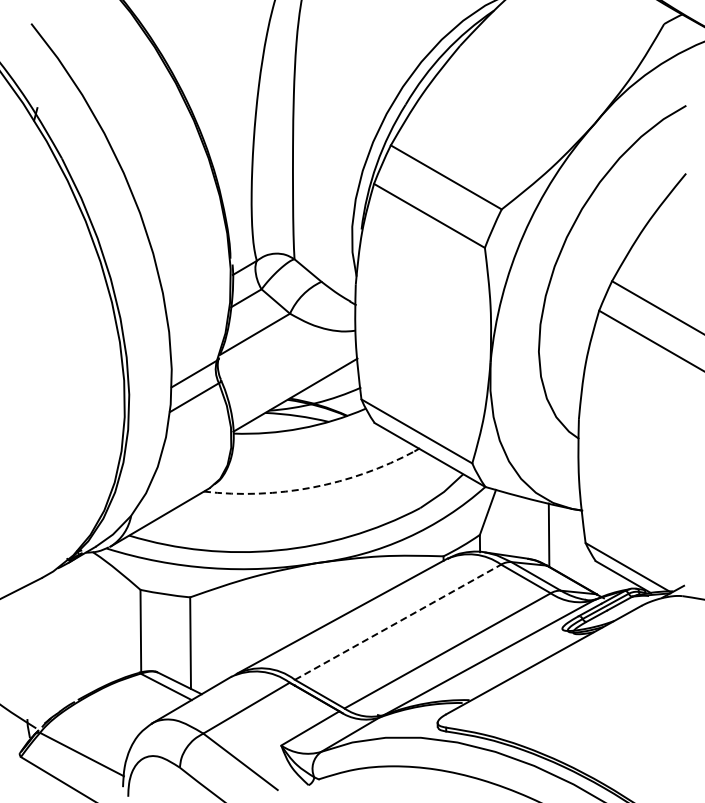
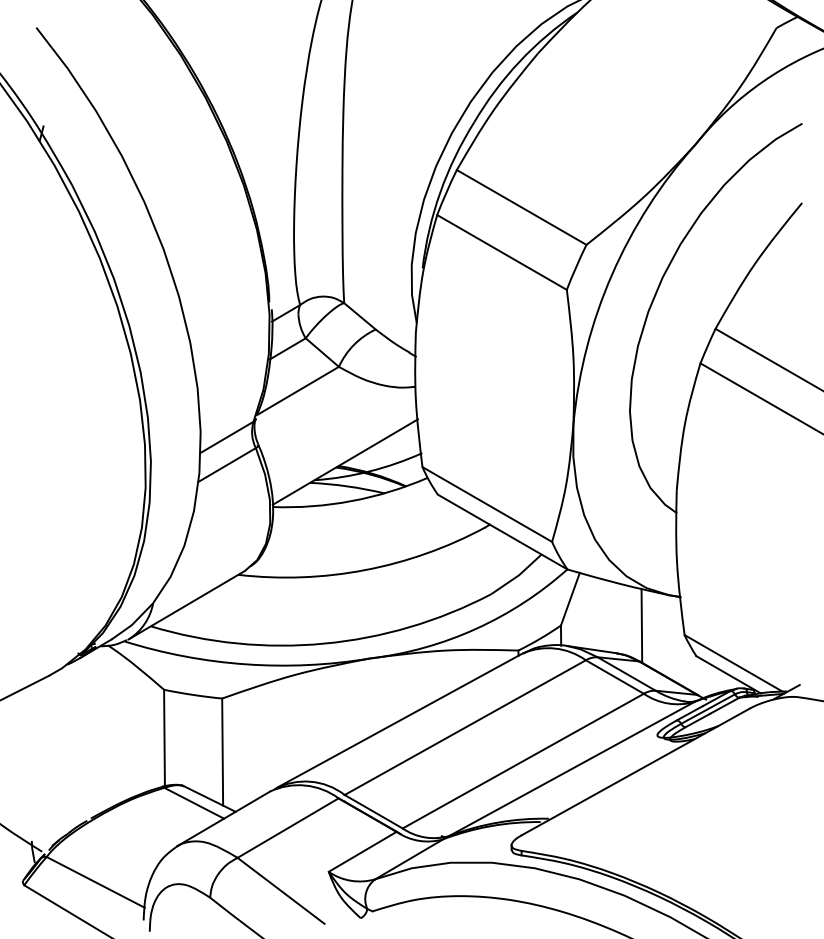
arc: (312, 487) -> (365, 570), dashed -> solid
line: (398, 622) -> (465, 727), dashed -> solid

